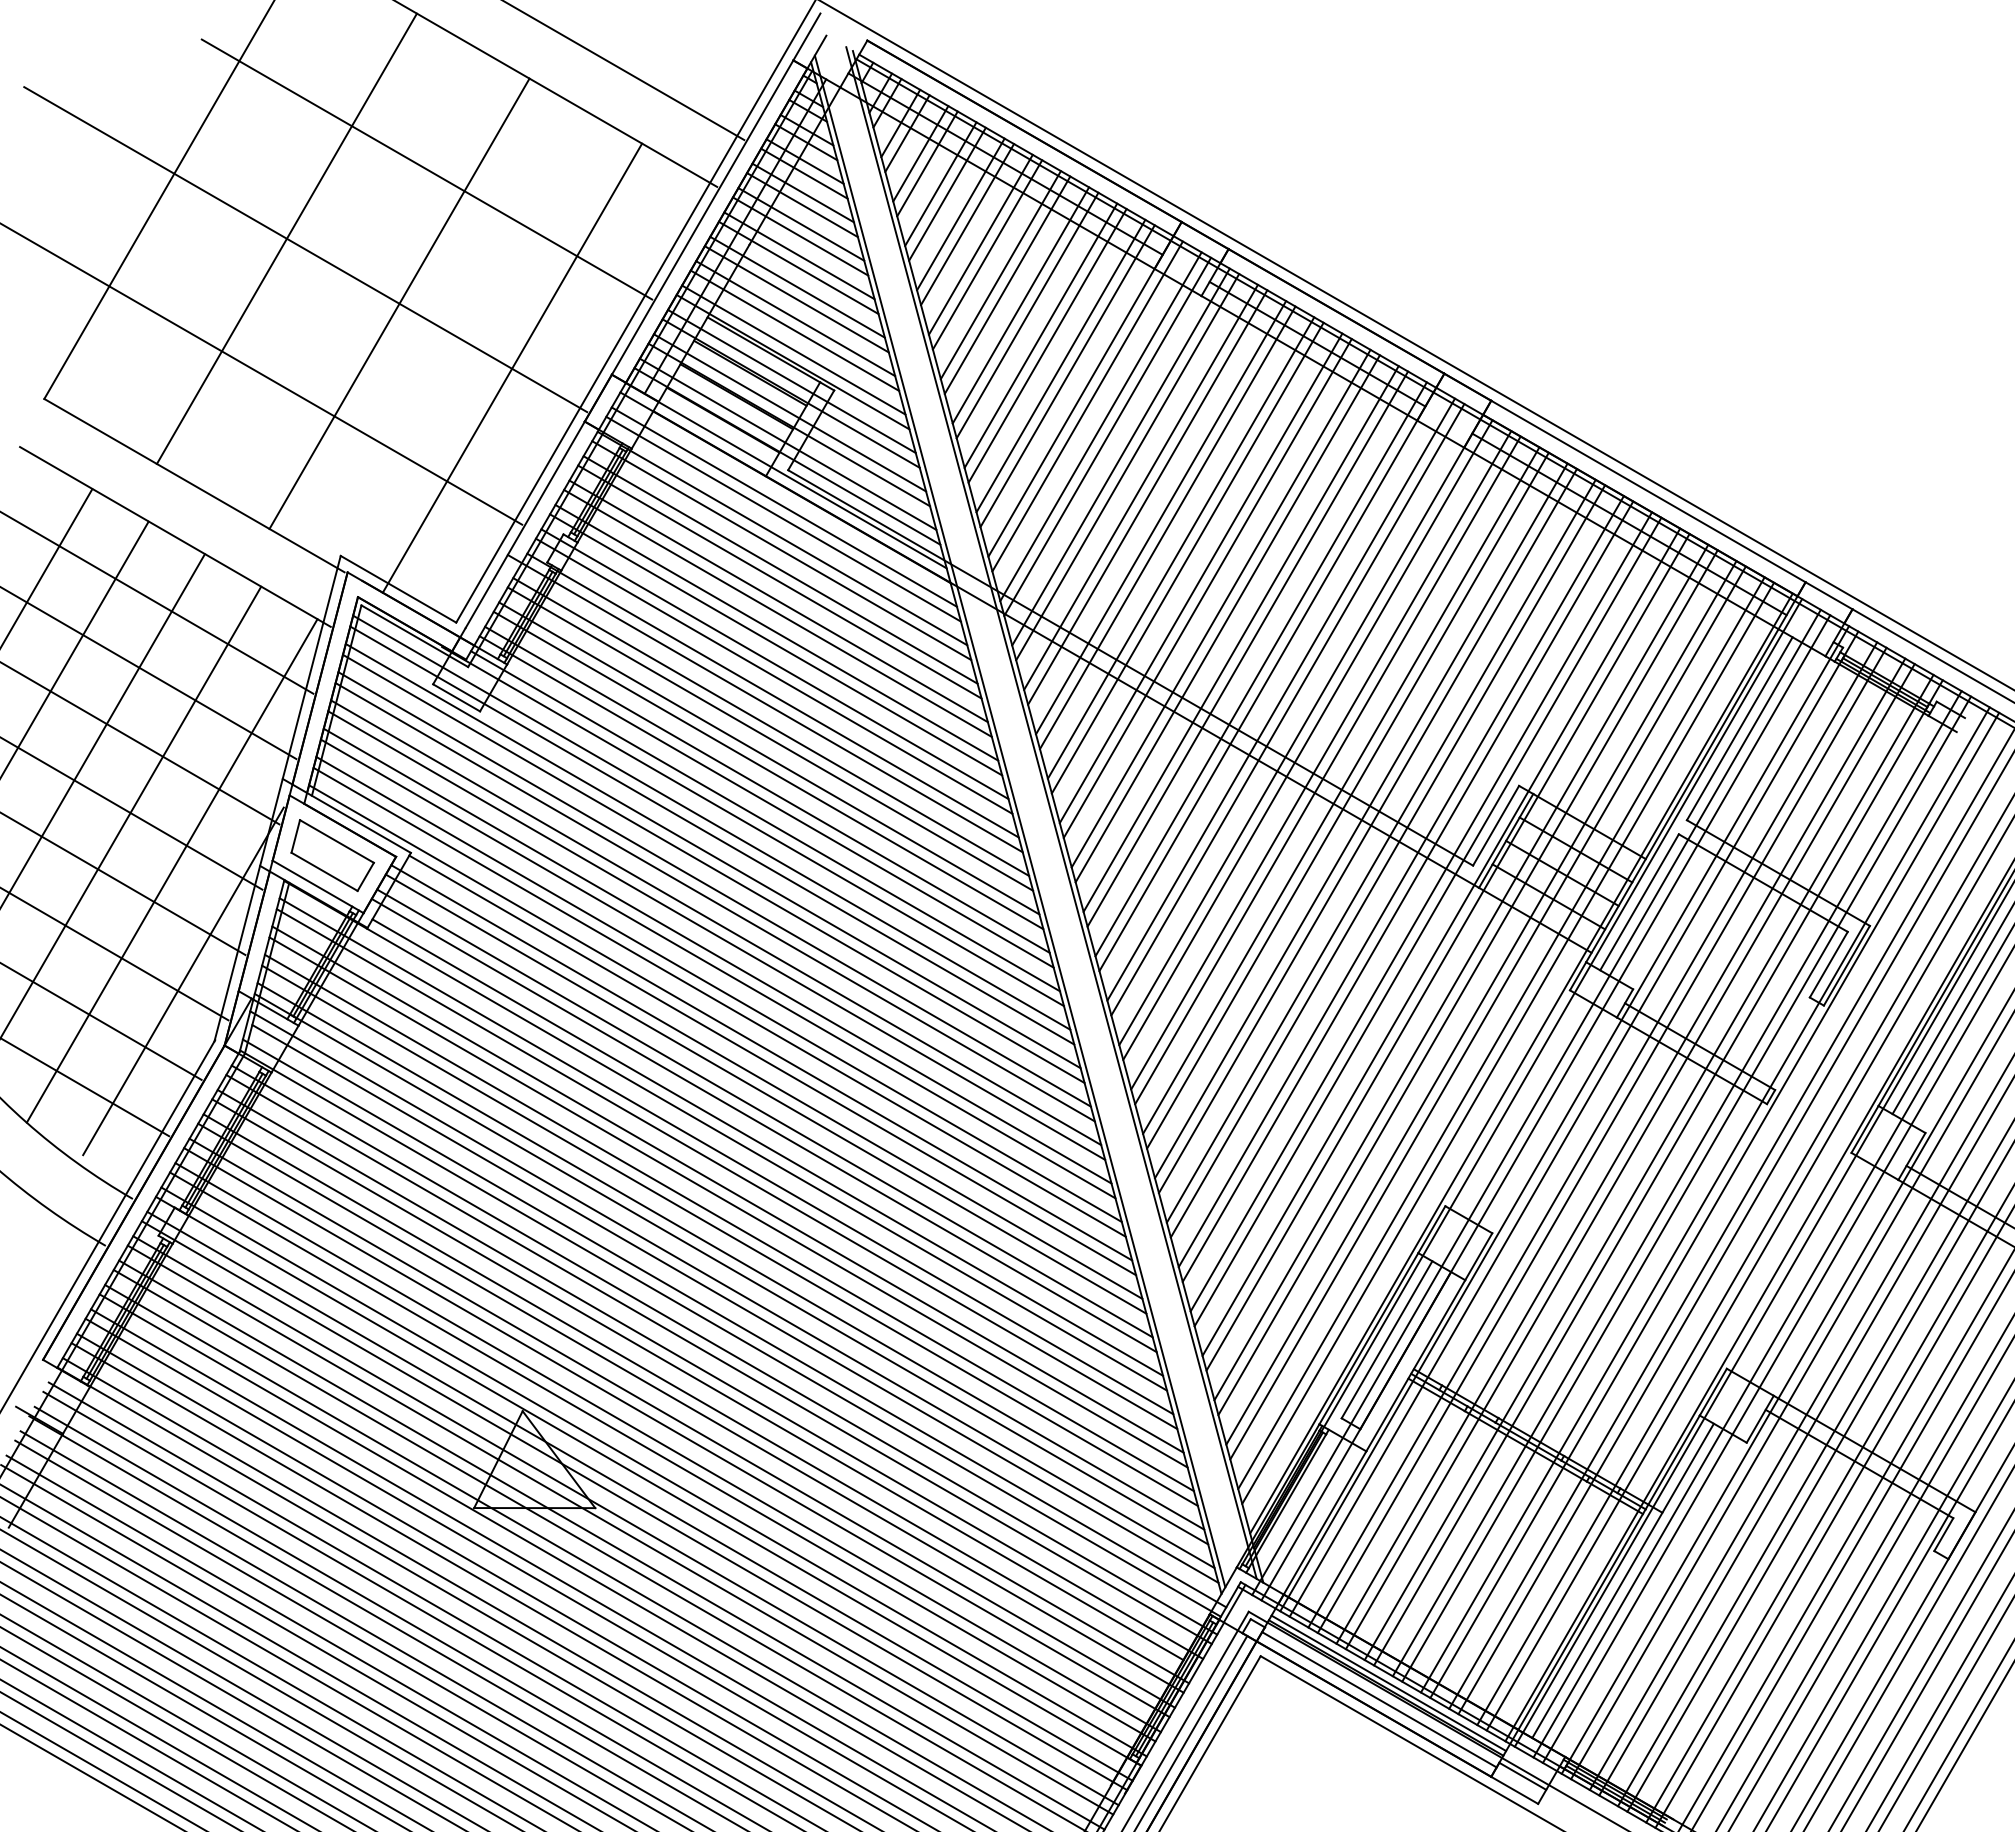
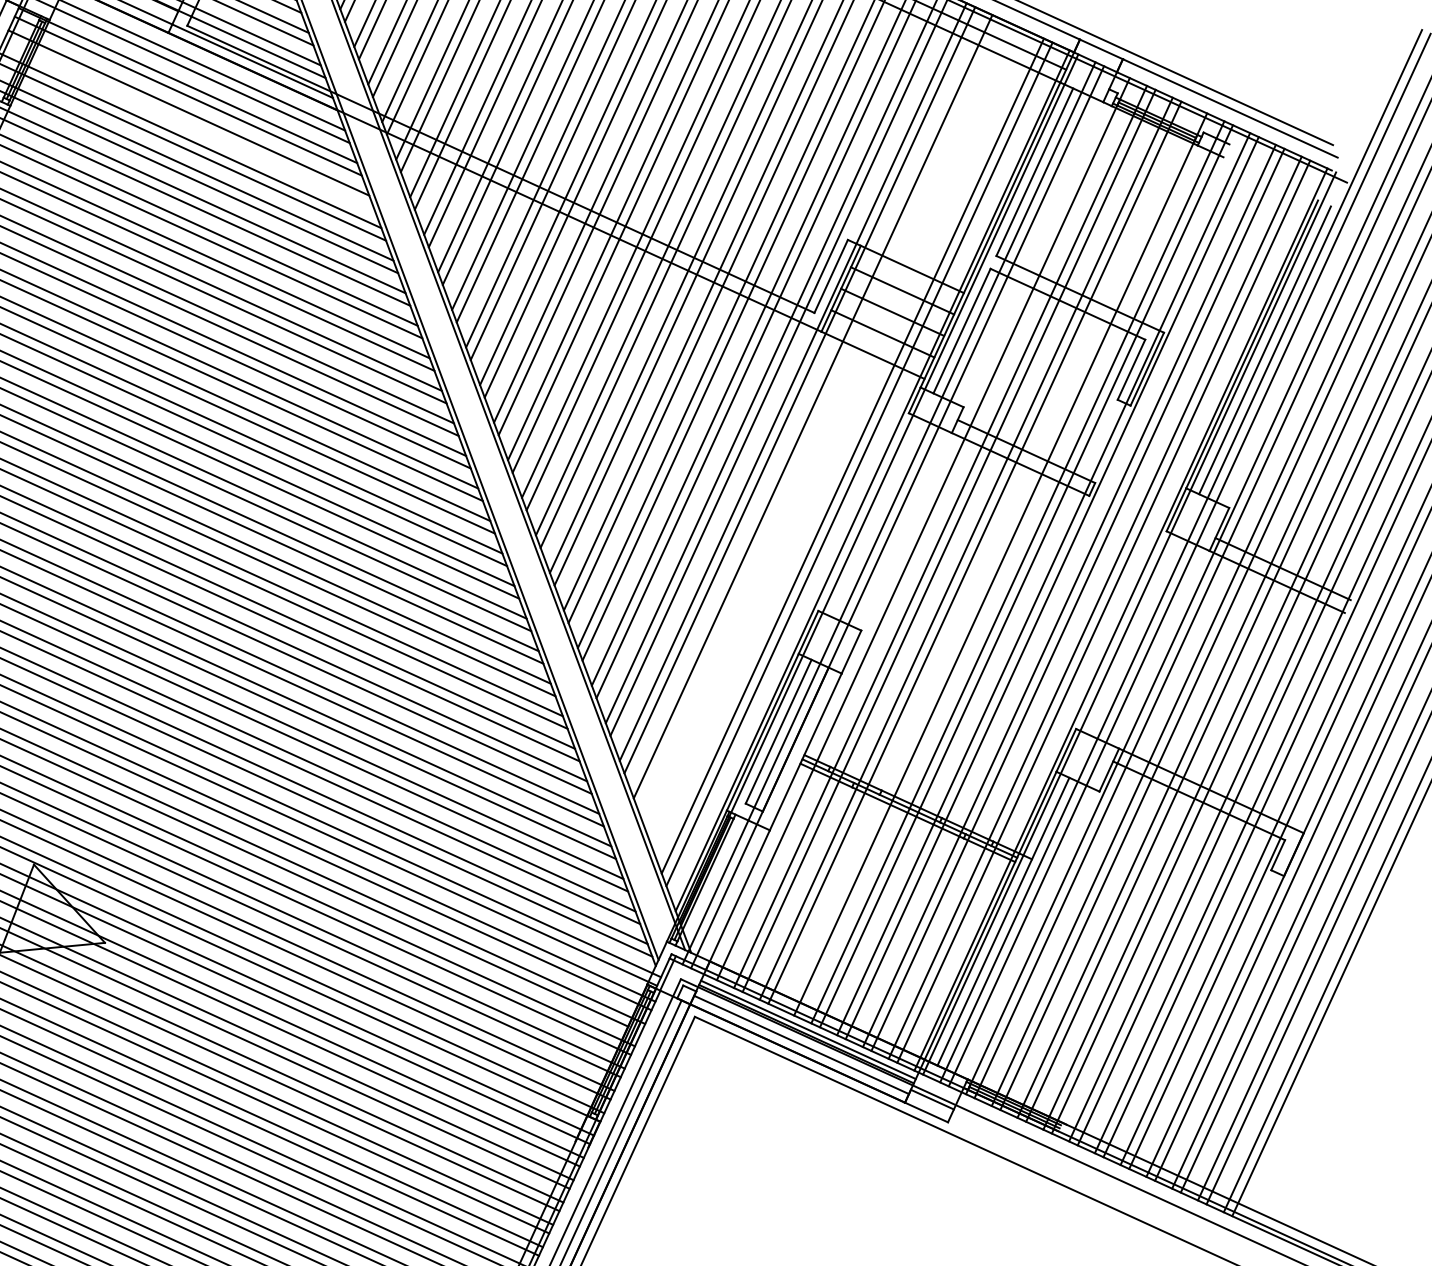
line: (779, 581) -> (188, 123), removed
line: (1467, 982) -> (819, 414), removed
line: (1481, 1002) -> (833, 431), removed
line: (1487, 1012) -> (839, 439), removed
line: (1564, 1118) -> (914, 525), removed
line: (1648, 1167) -> (991, 560), removed

